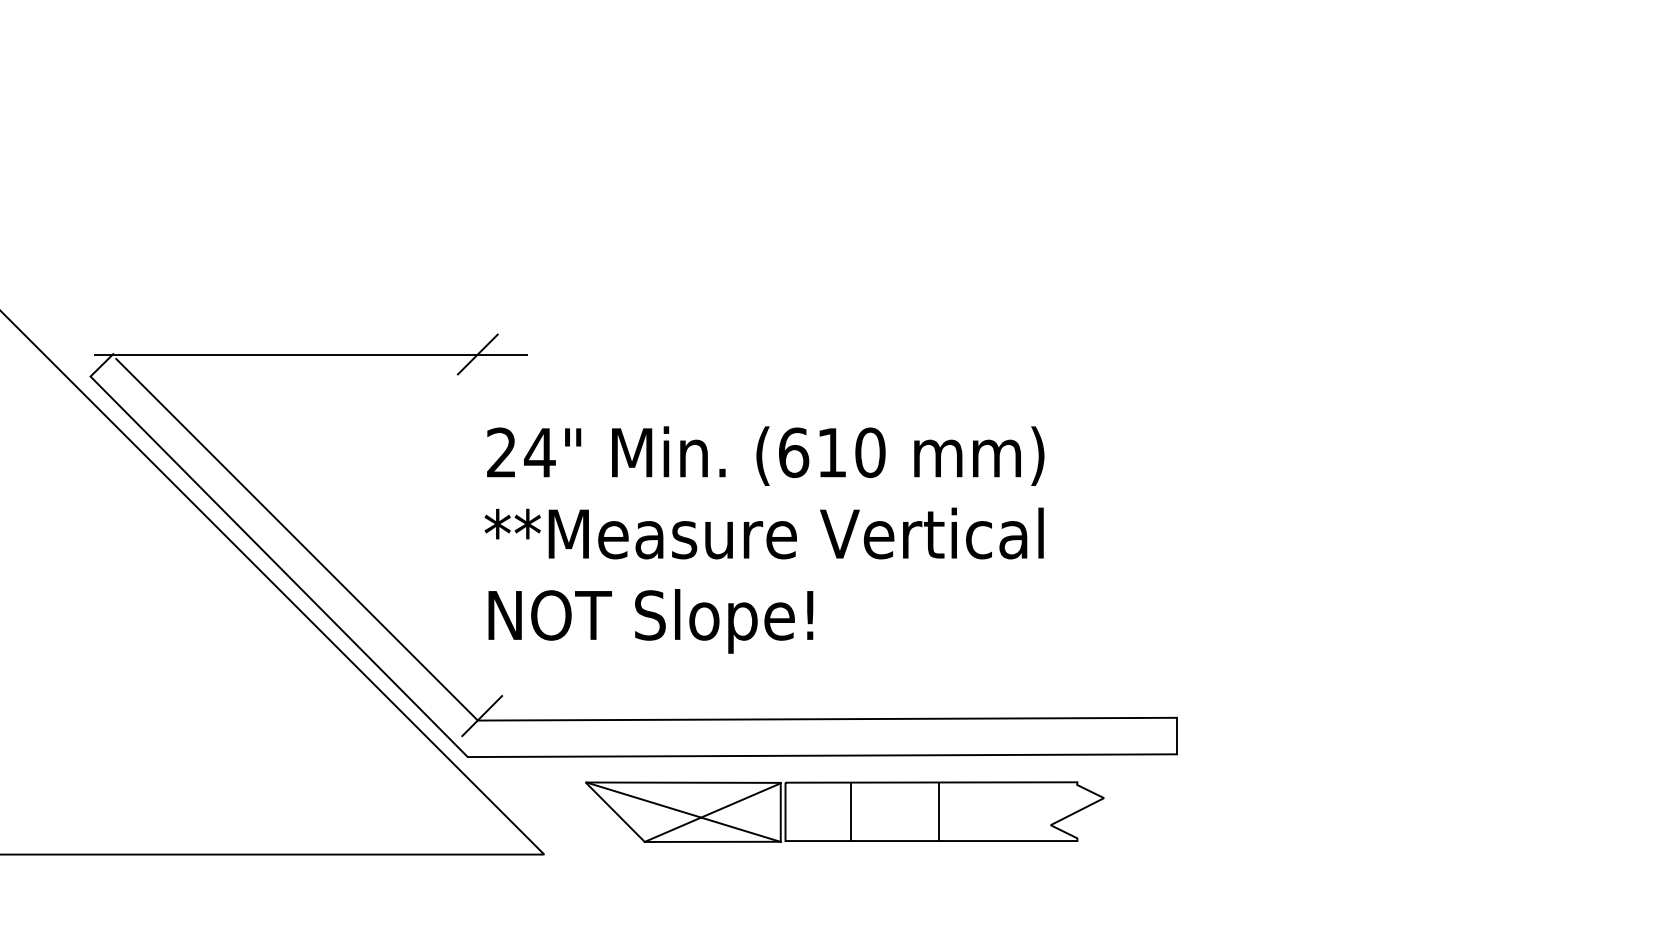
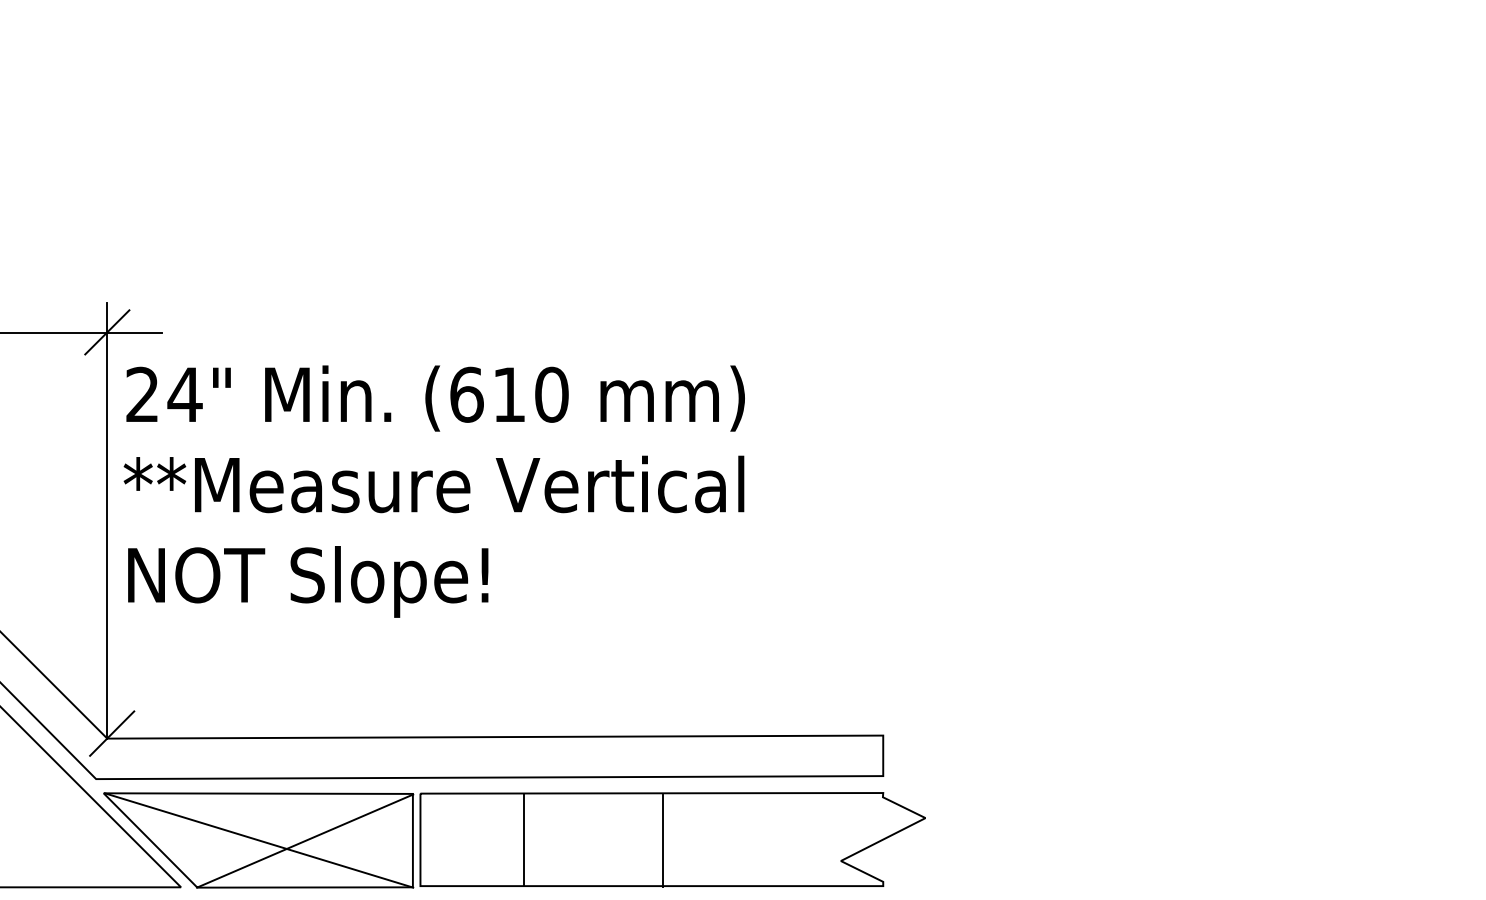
line: (477, 524) -> (106, 521), added
text: (764, 539) -> (434, 491), moved
part: (844, 811) -> (514, 839), size x1.43

